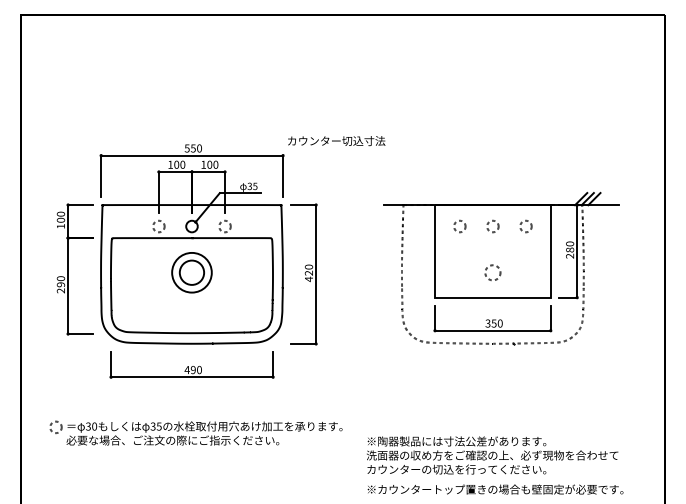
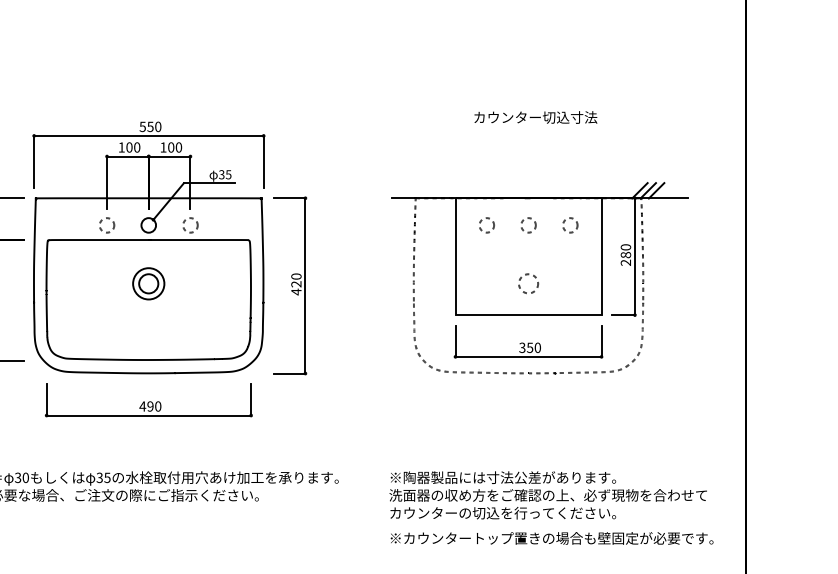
text: (336, 141) -> (535, 118), moved
part: (191, 272) -> (148, 283), size x0.62
text: (495, 465) -> (552, 508), moved

